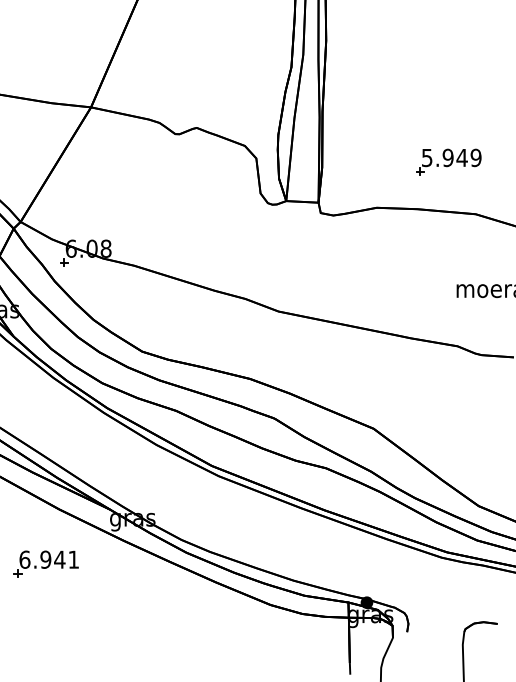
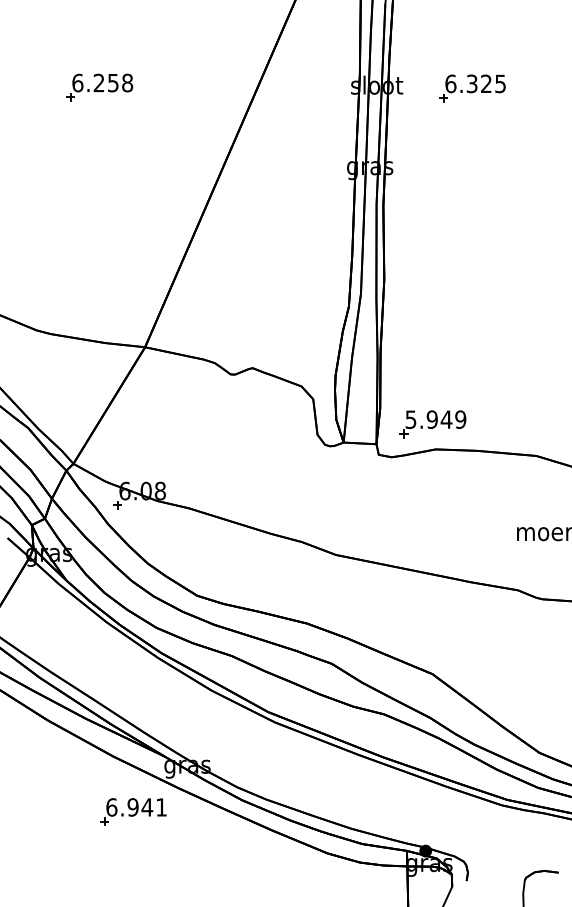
part: (448, 162) -> (432, 424), moved
part: (46, 563) -> (133, 811), moved

